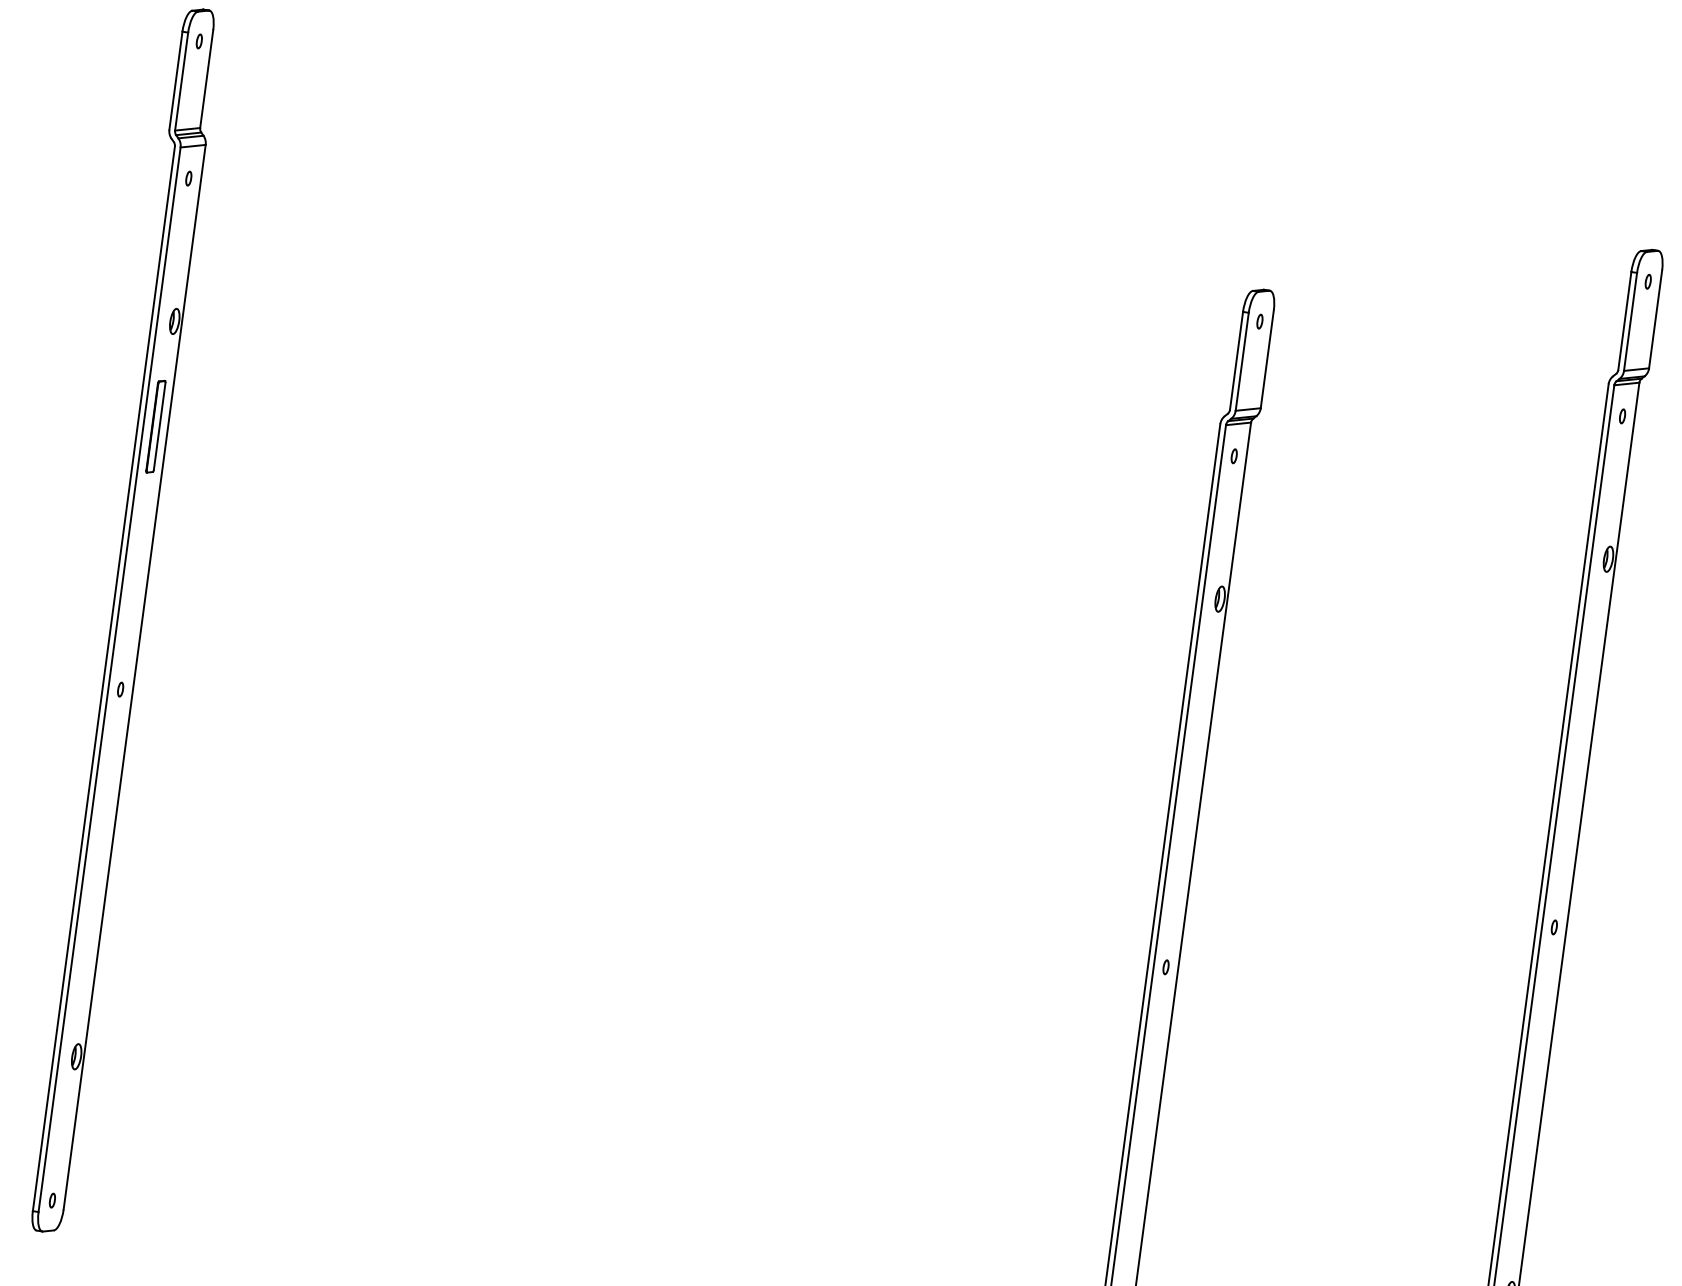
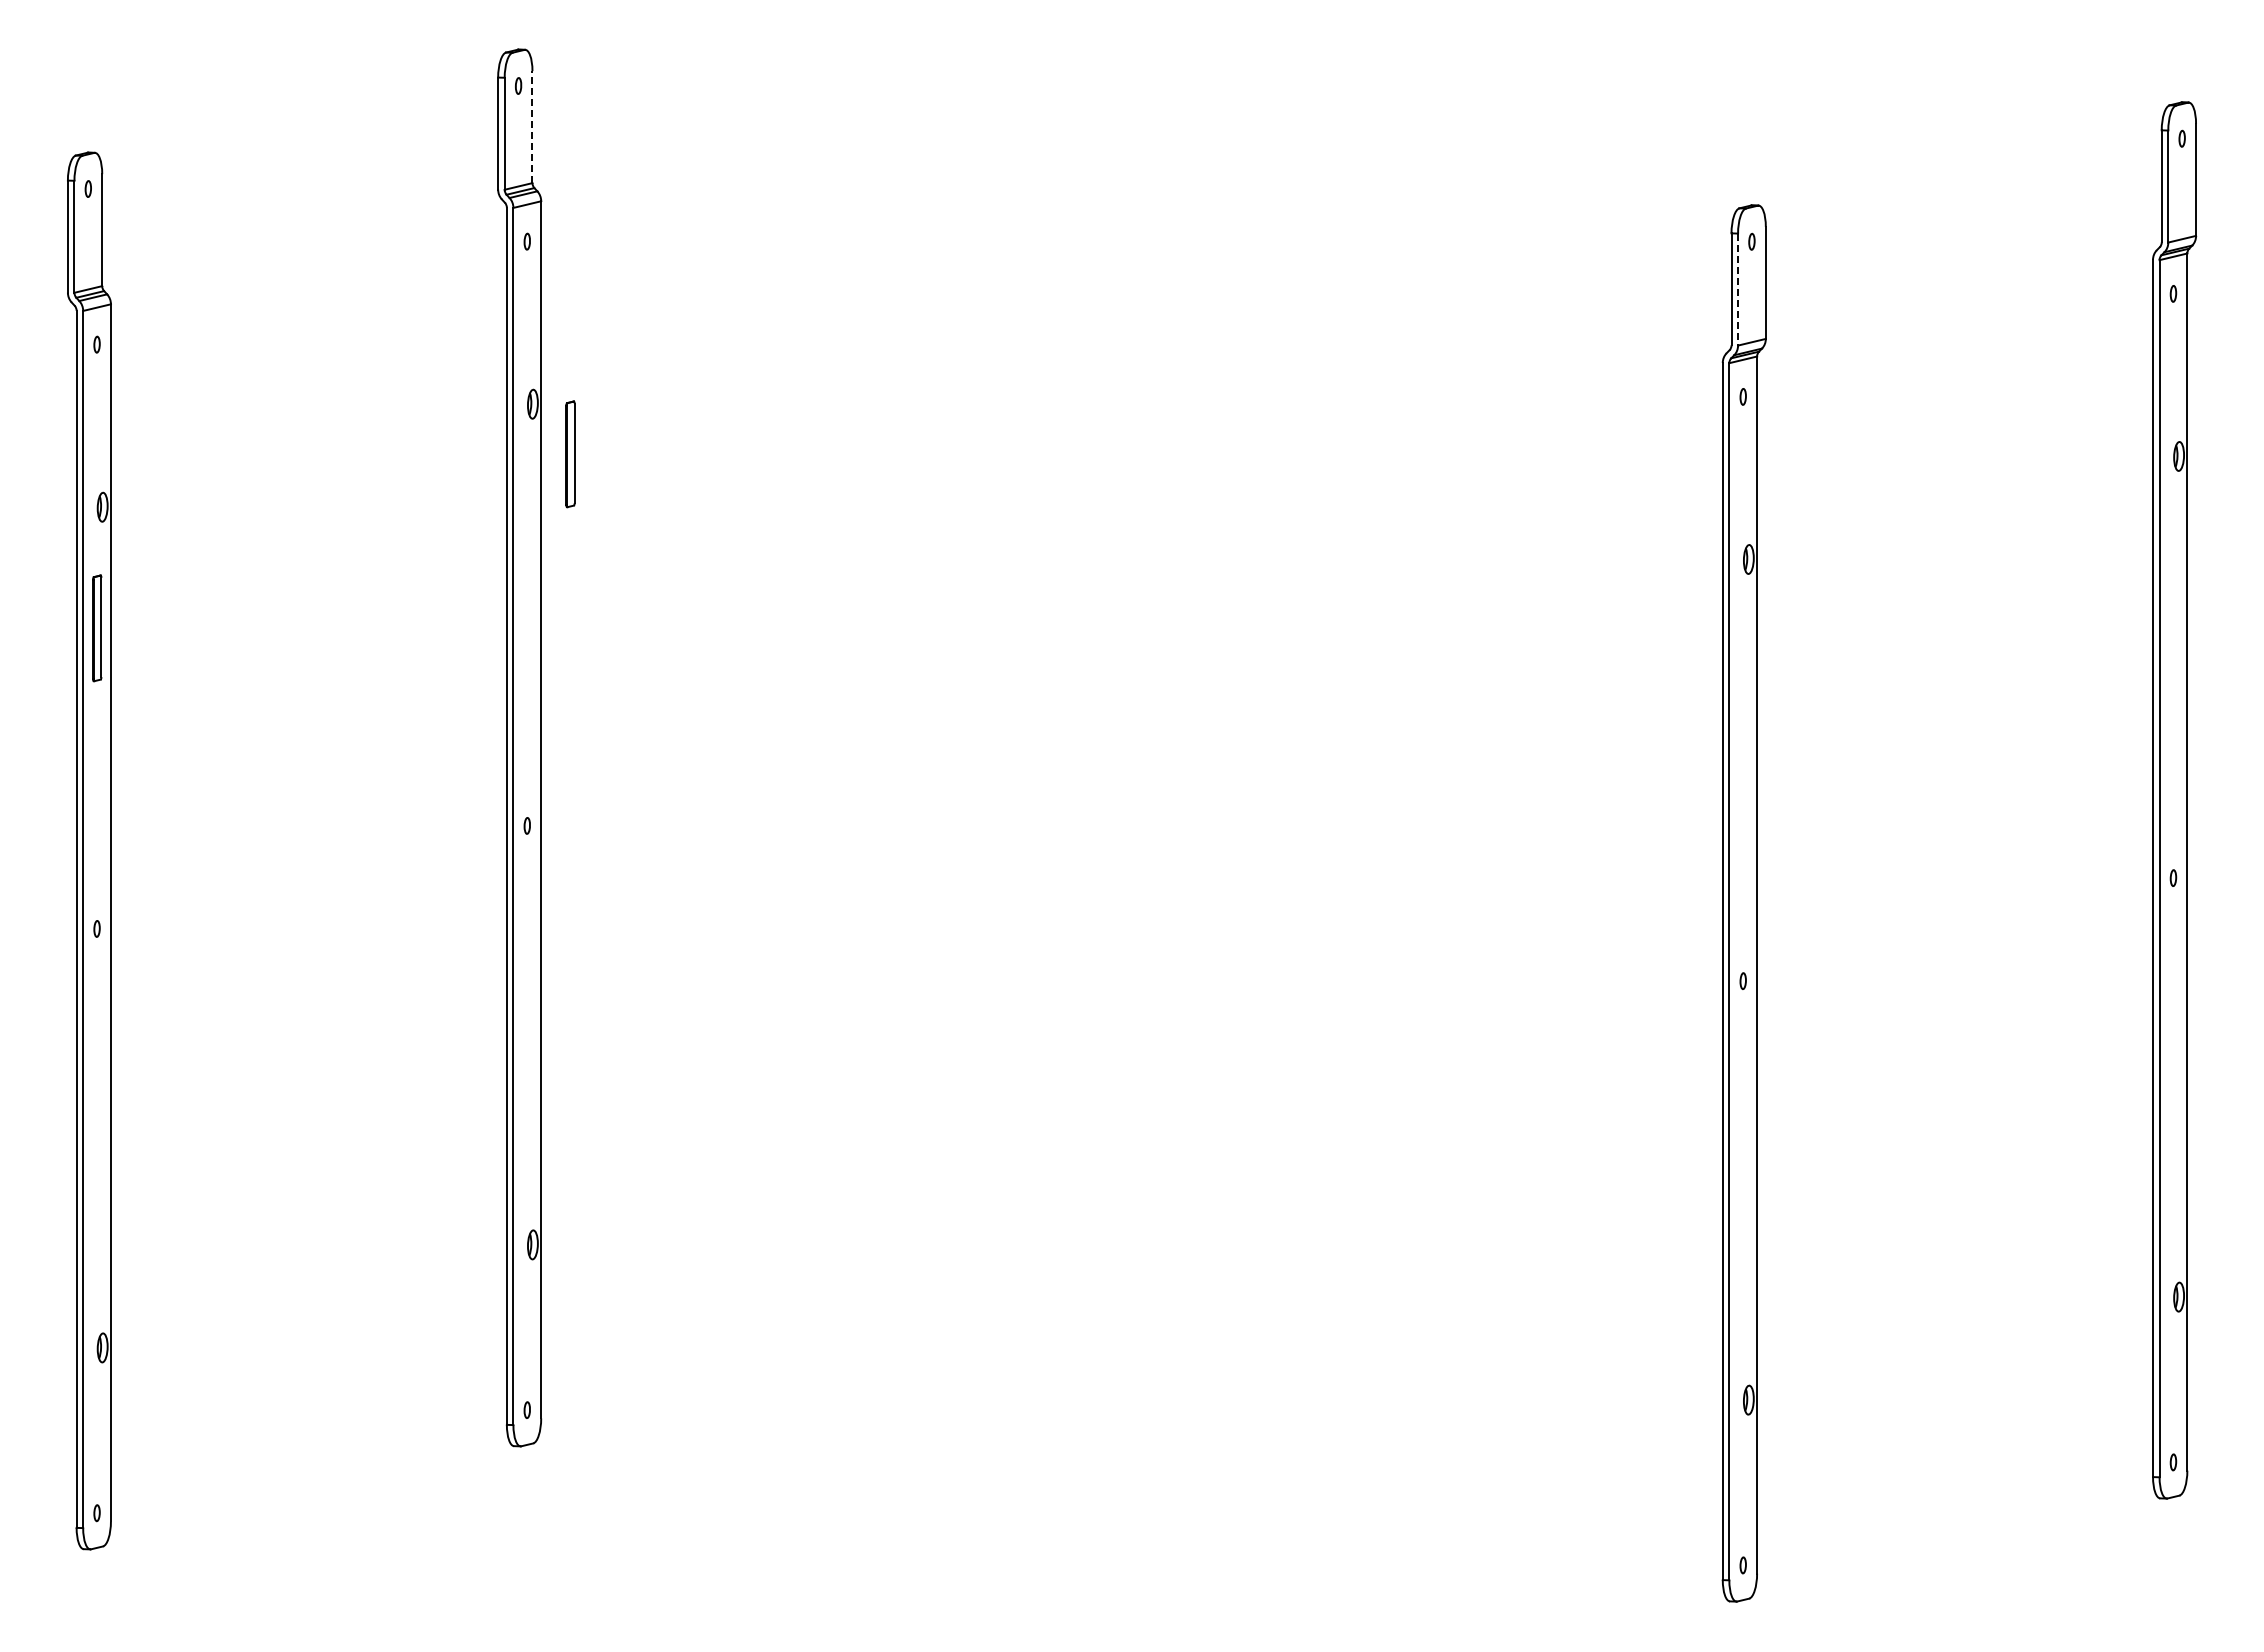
line: (206, 79) -> (532, 127), solid -> dashed
line: (1242, 362) -> (1738, 290), solid -> dashed
part: (155, 426) -> (570, 454), moved

